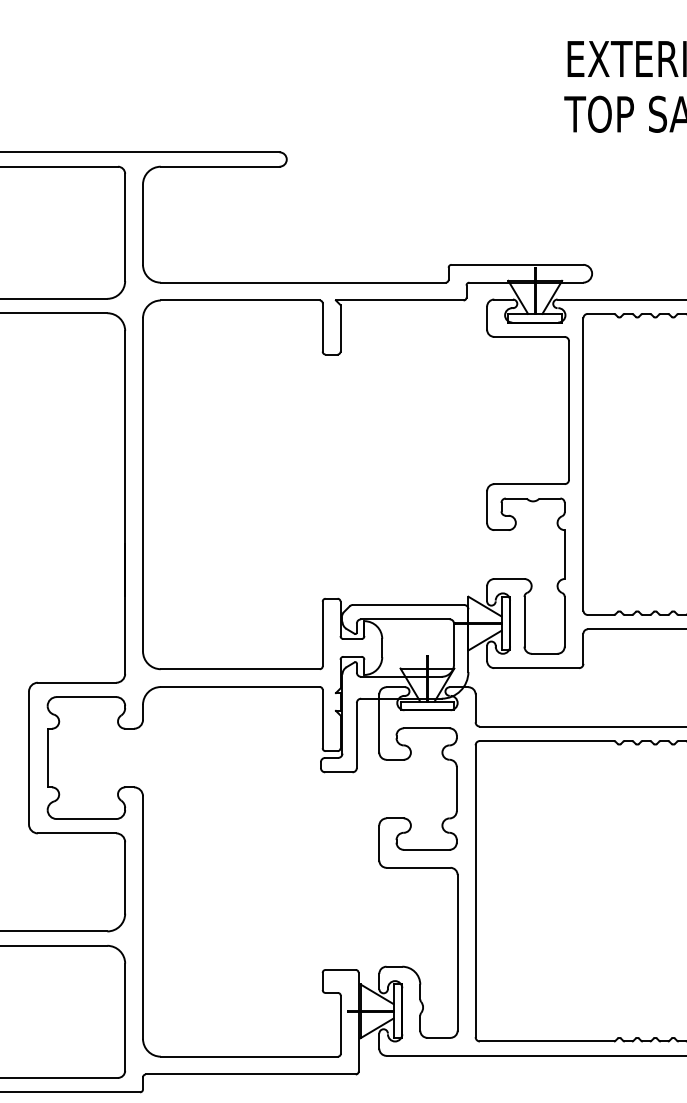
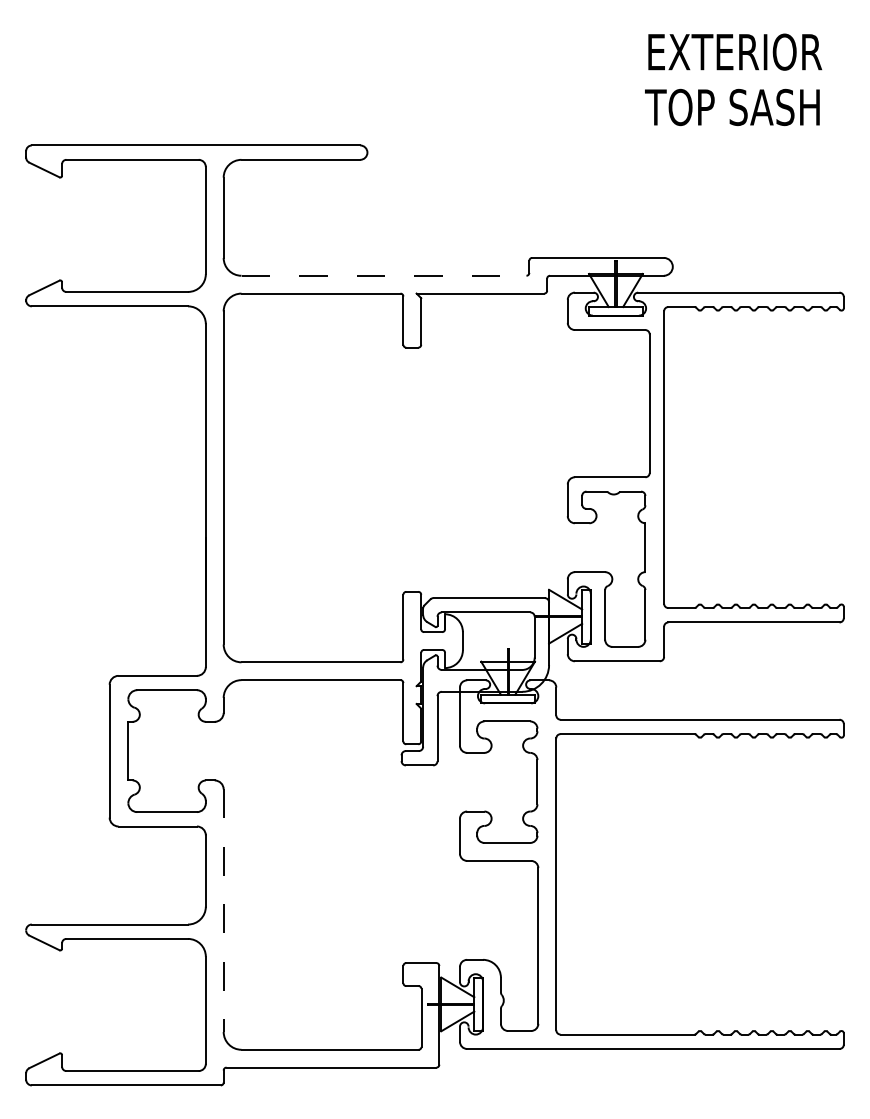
line: (303, 282) -> (384, 275), solid -> dashed
line: (142, 918) -> (223, 911), solid -> dashed

